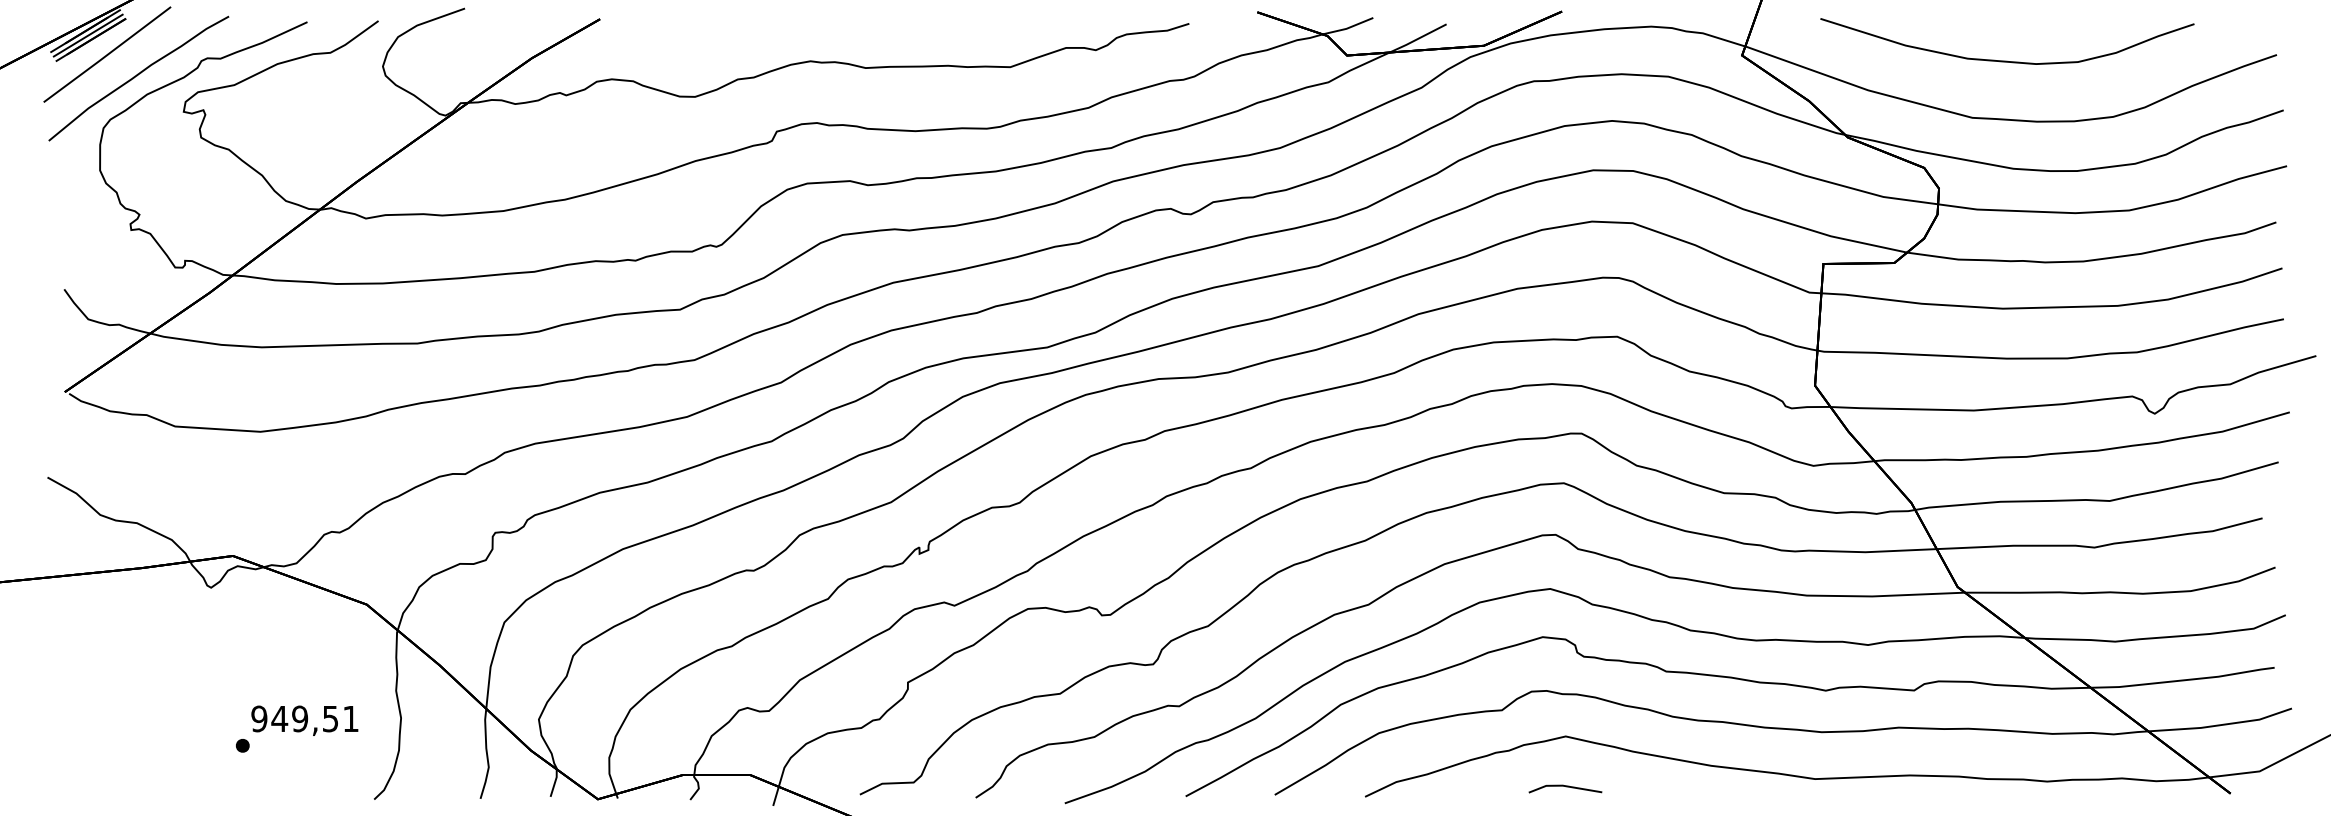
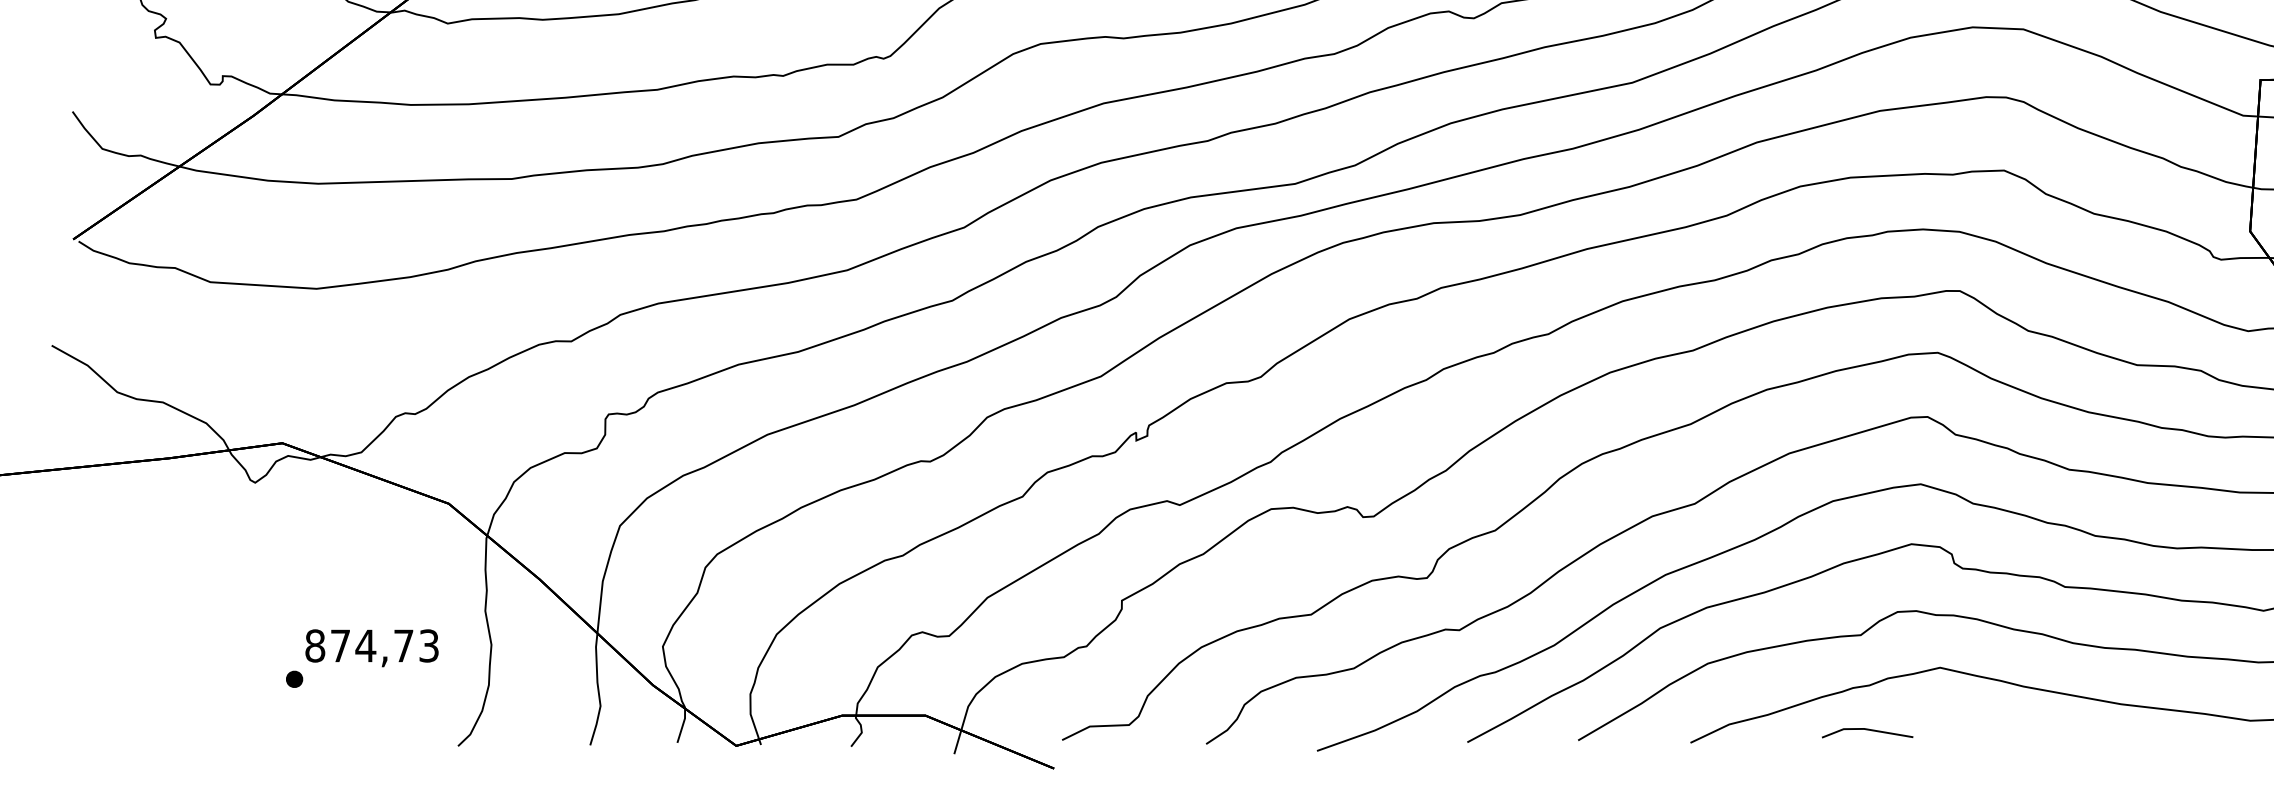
text: (304, 718) -> (371, 645), 949,51 -> 874,73
part: (1565, 788) -> (1867, 732), moved

